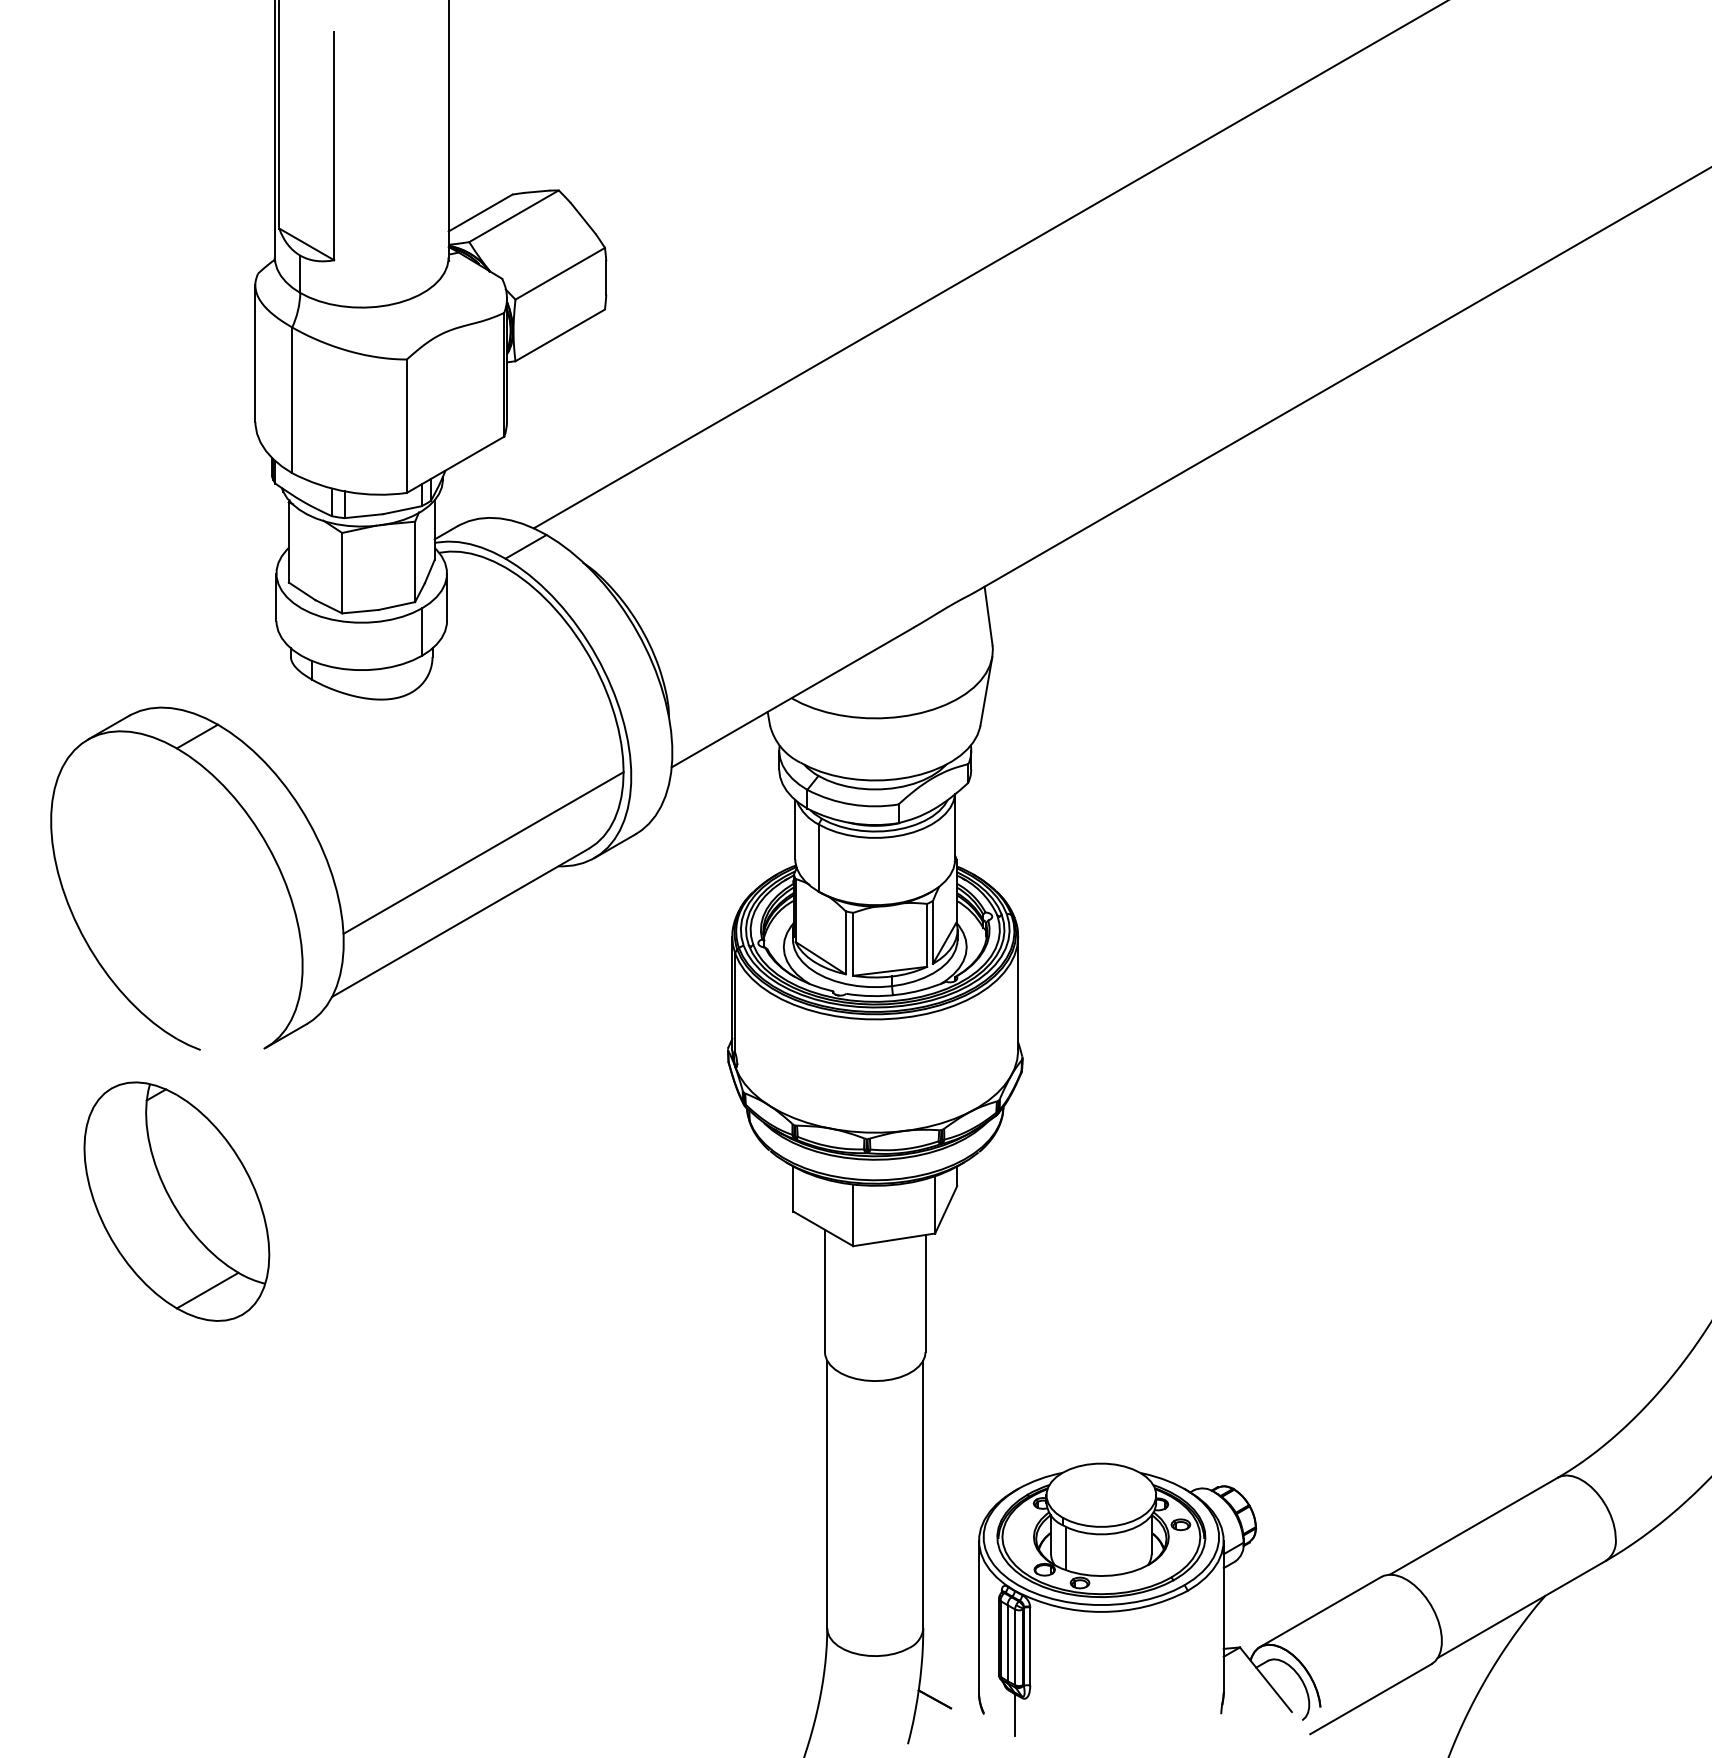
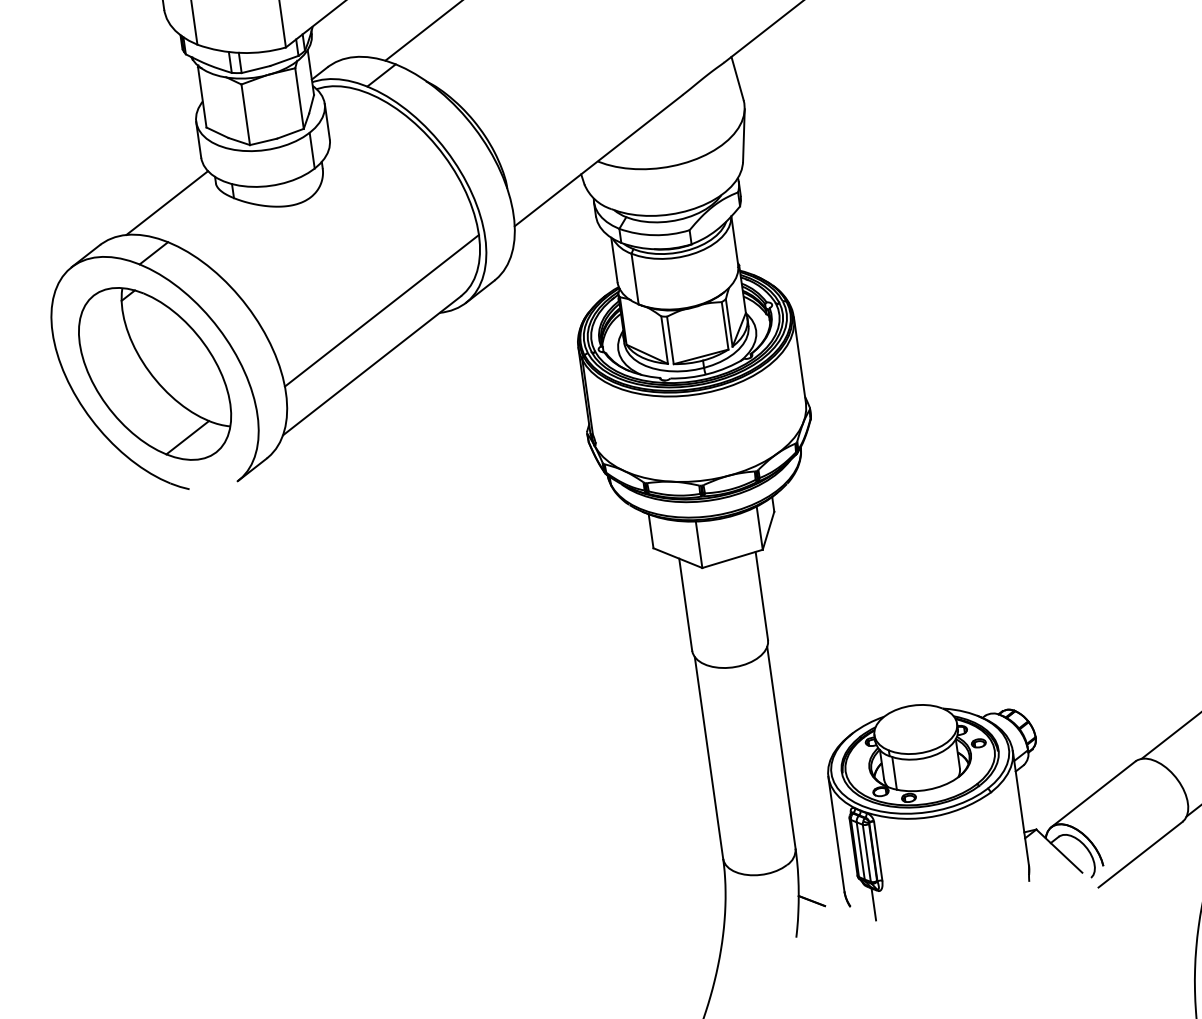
line: (223, 673) -> (166, 203), added
part: (176, 1201) -> (154, 373), moved

